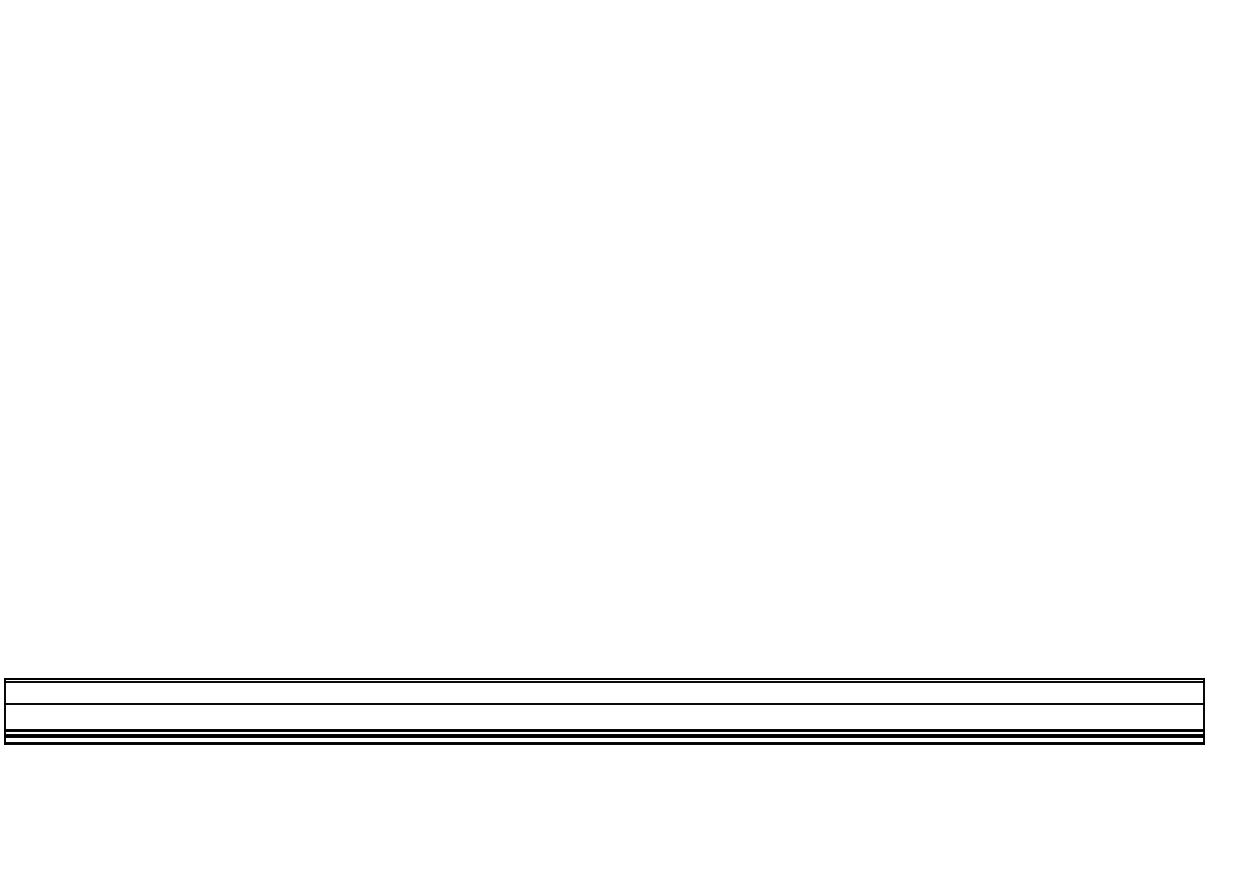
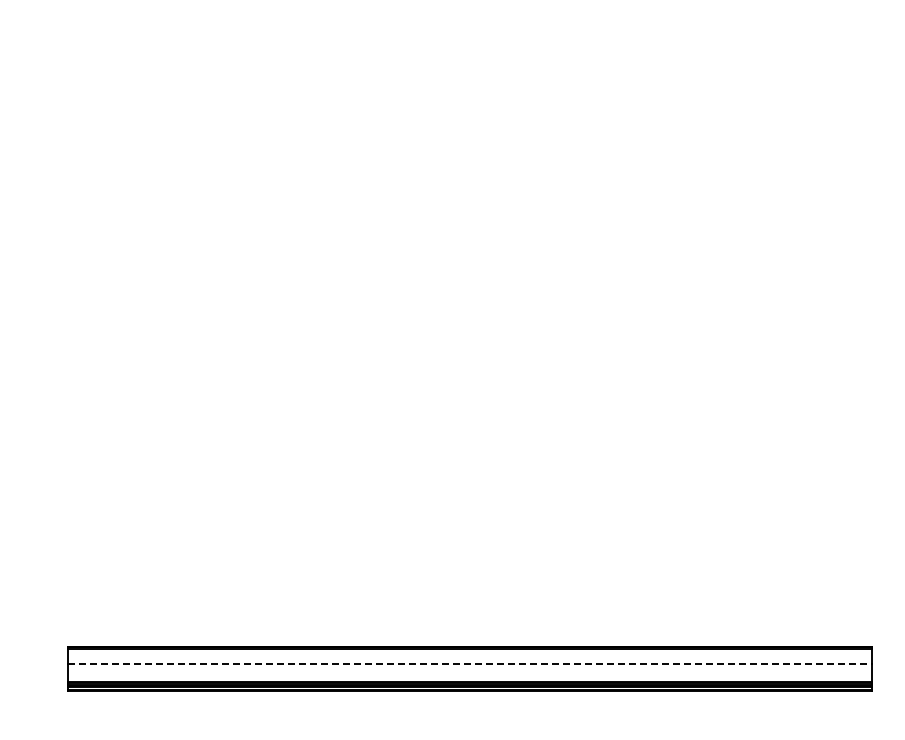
line: (605, 704) -> (470, 664), solid -> dashed

